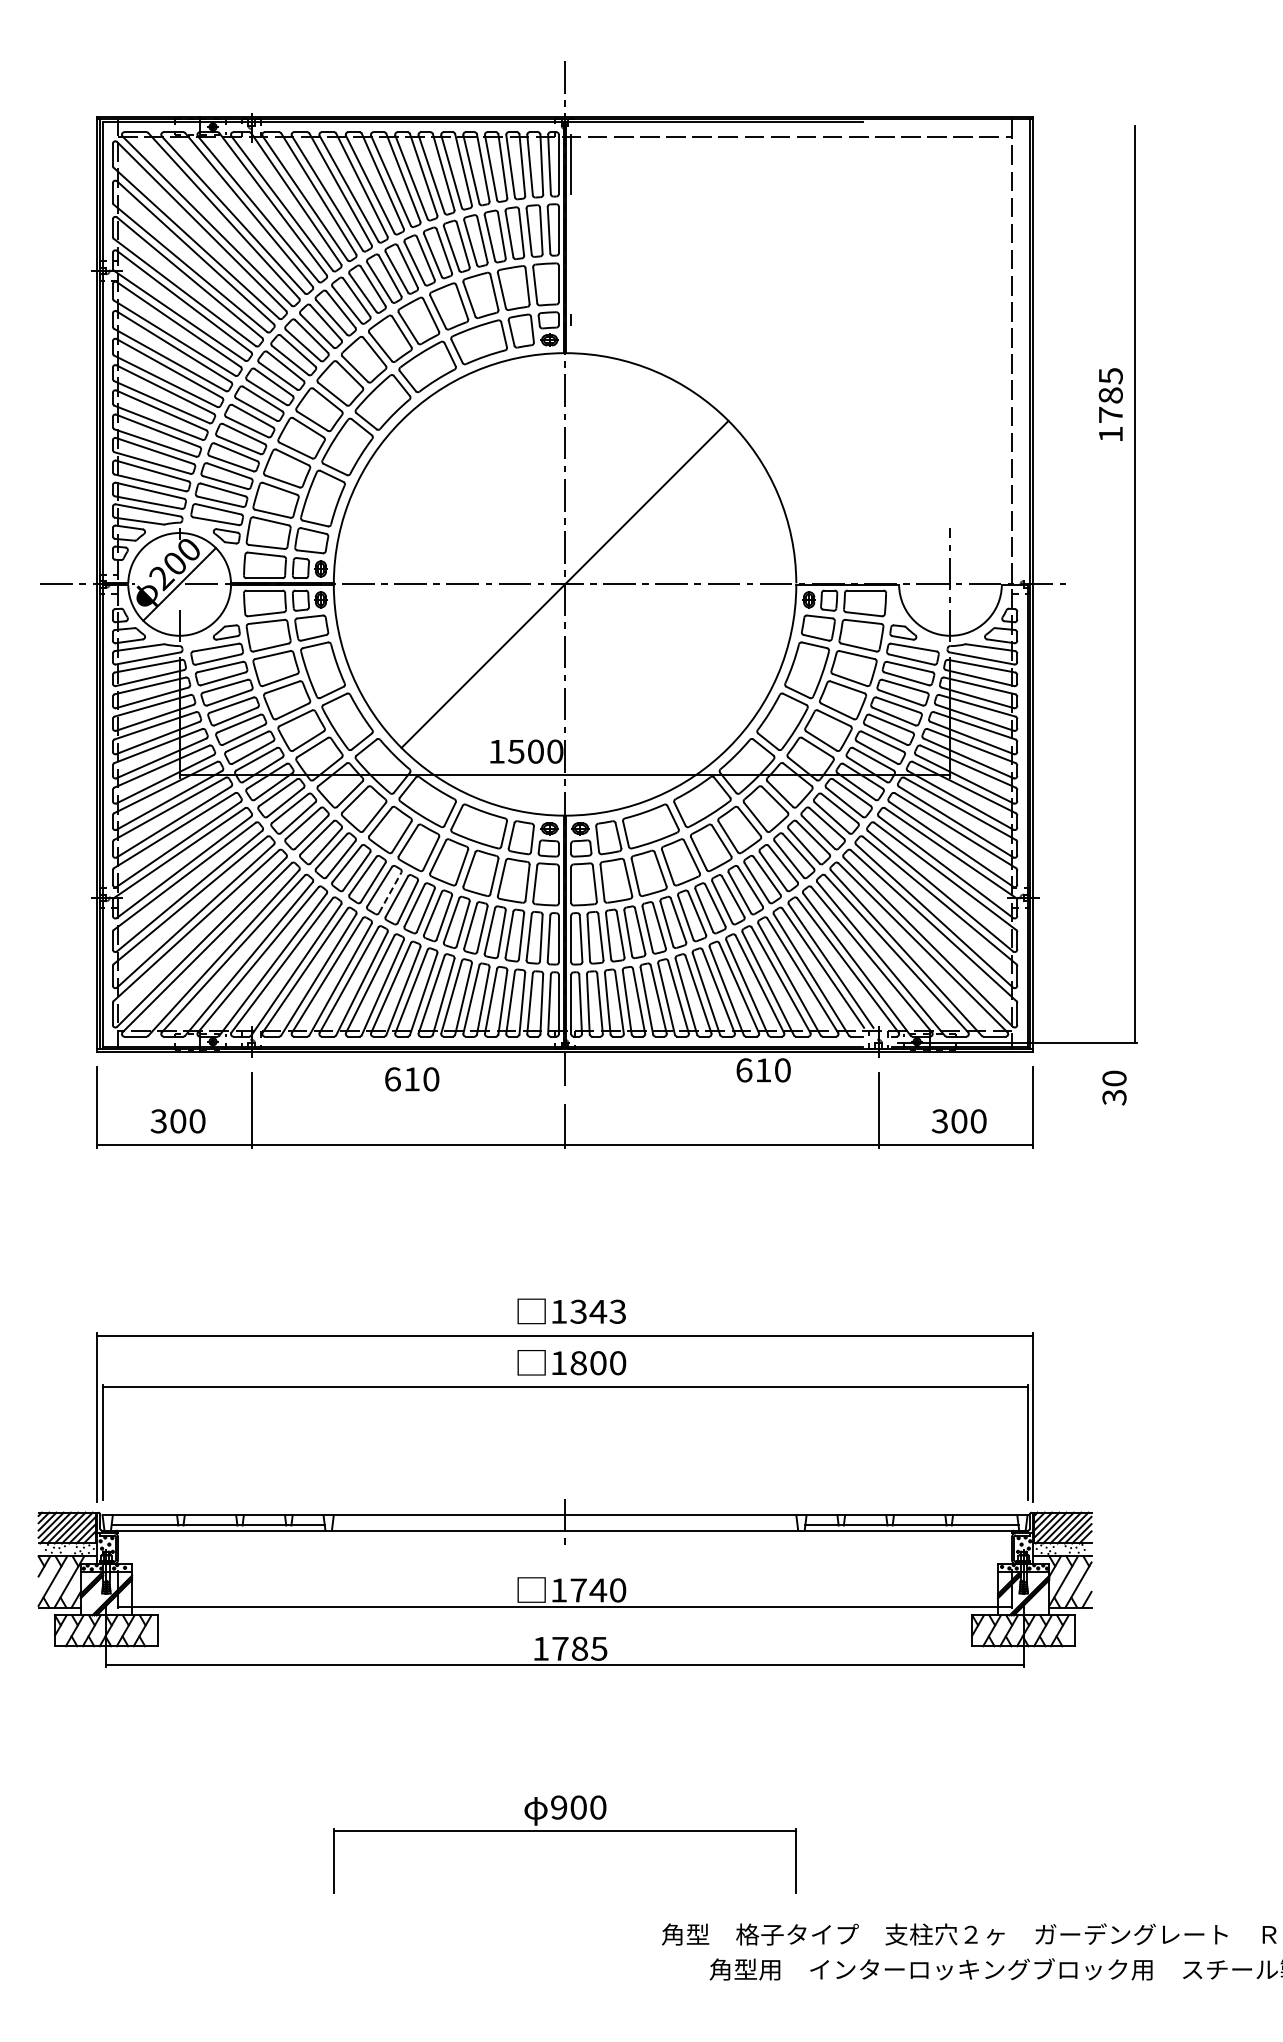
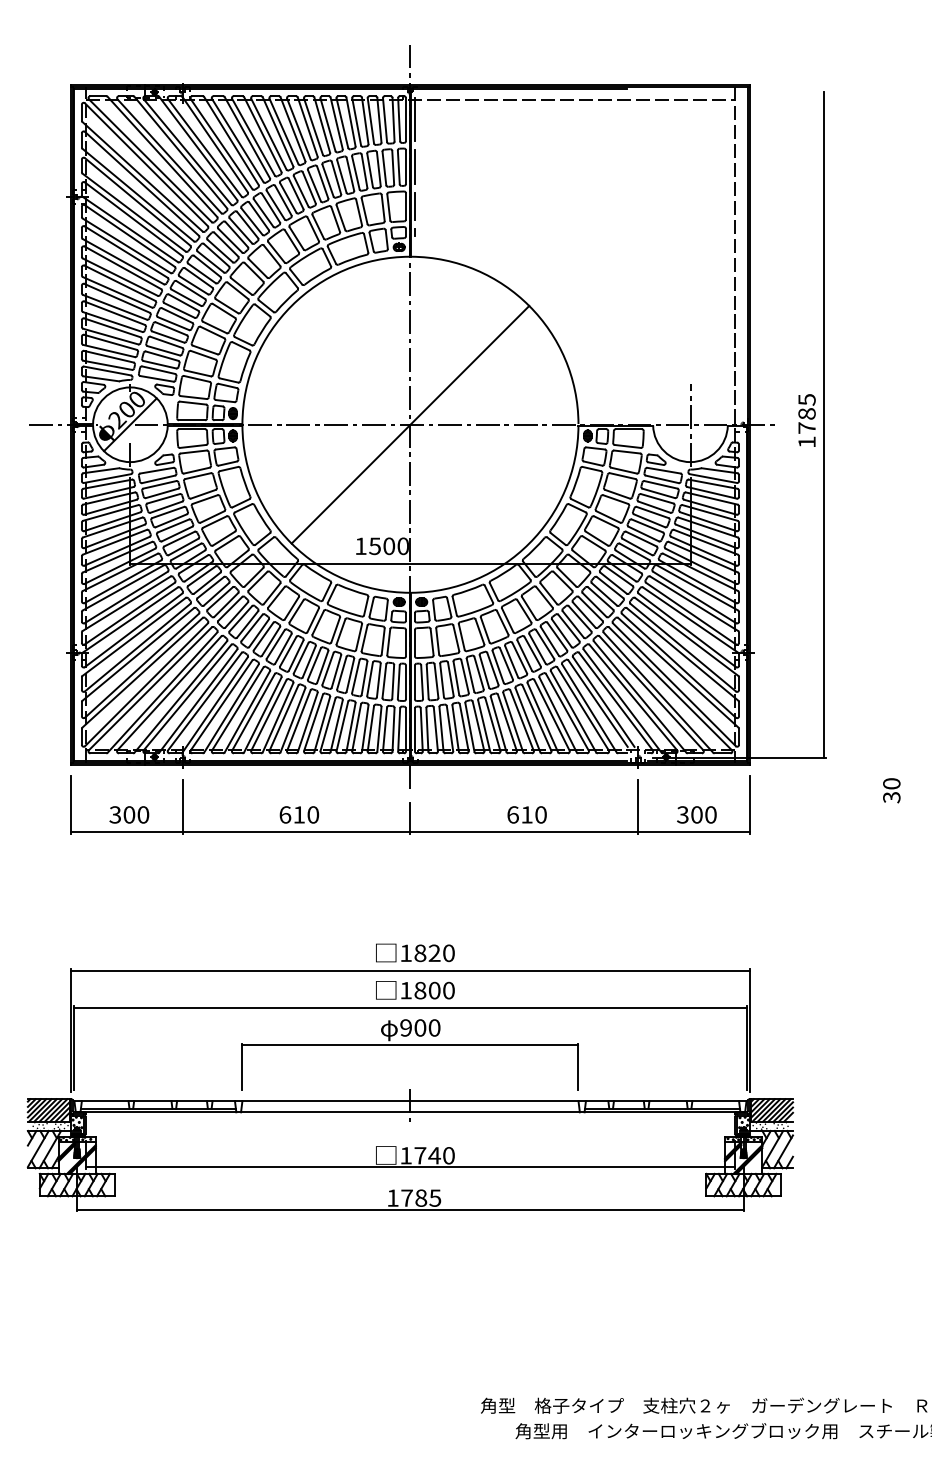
line: (571, 229) -> (415, 166), added
line: (571, 283) -> (415, 206), added
text: (1110, 404) -> (806, 420), moved
line: (390, 892) -> (283, 648), dashed -> solid
text: (763, 1070) -> (527, 815), moved
text: (412, 1079) -> (299, 815), moved
text: (1114, 1087) -> (891, 790), moved
text: (598, 1311) -> (434, 953), 1343 -> 1820
part: (564, 1831) -> (410, 1045), moved

